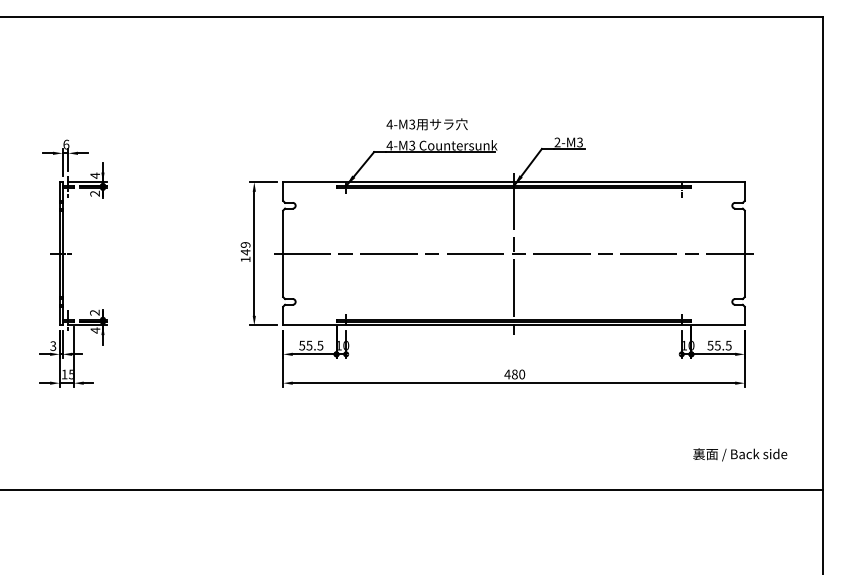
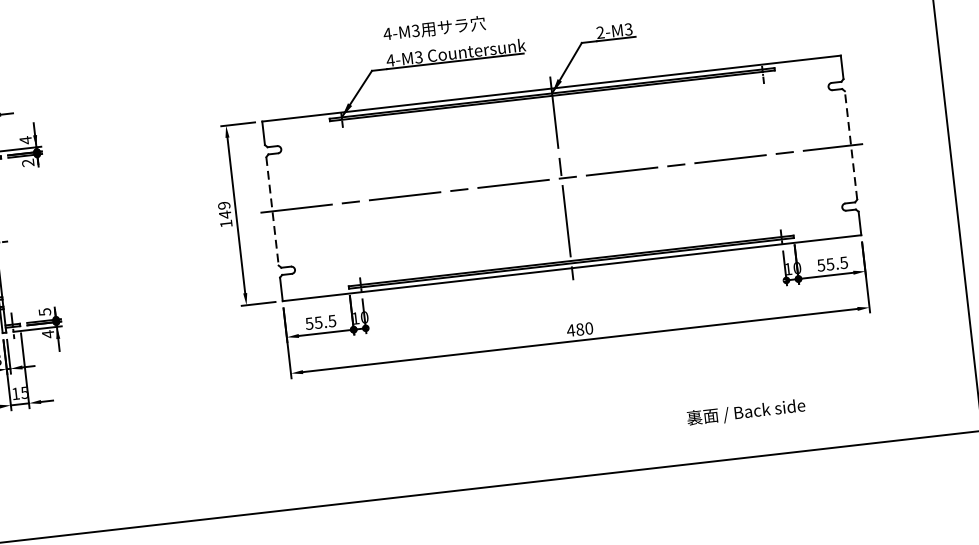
line: (744, 253) -> (850, 145), solid -> dashed
line: (283, 254) -> (273, 212), solid -> dashed
text: (94, 312) -> (44, 311), 2 -> 5
text: (740, 454) -> (746, 412), moved

